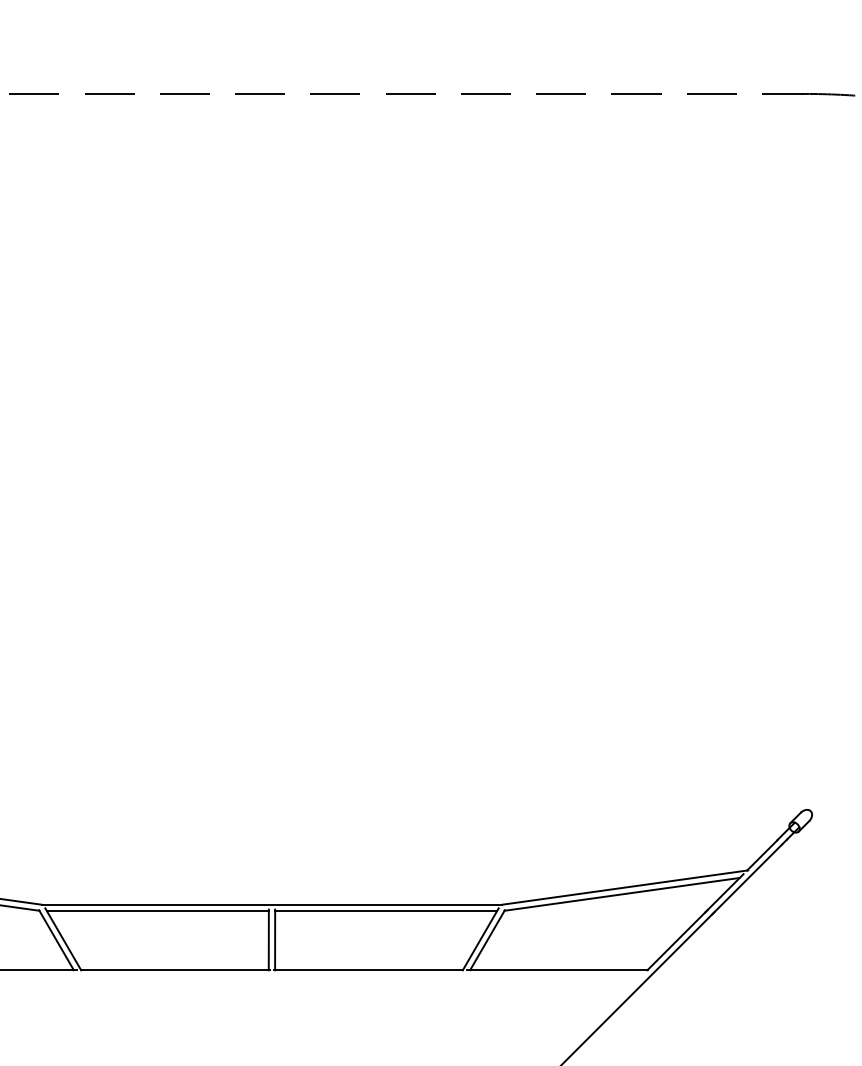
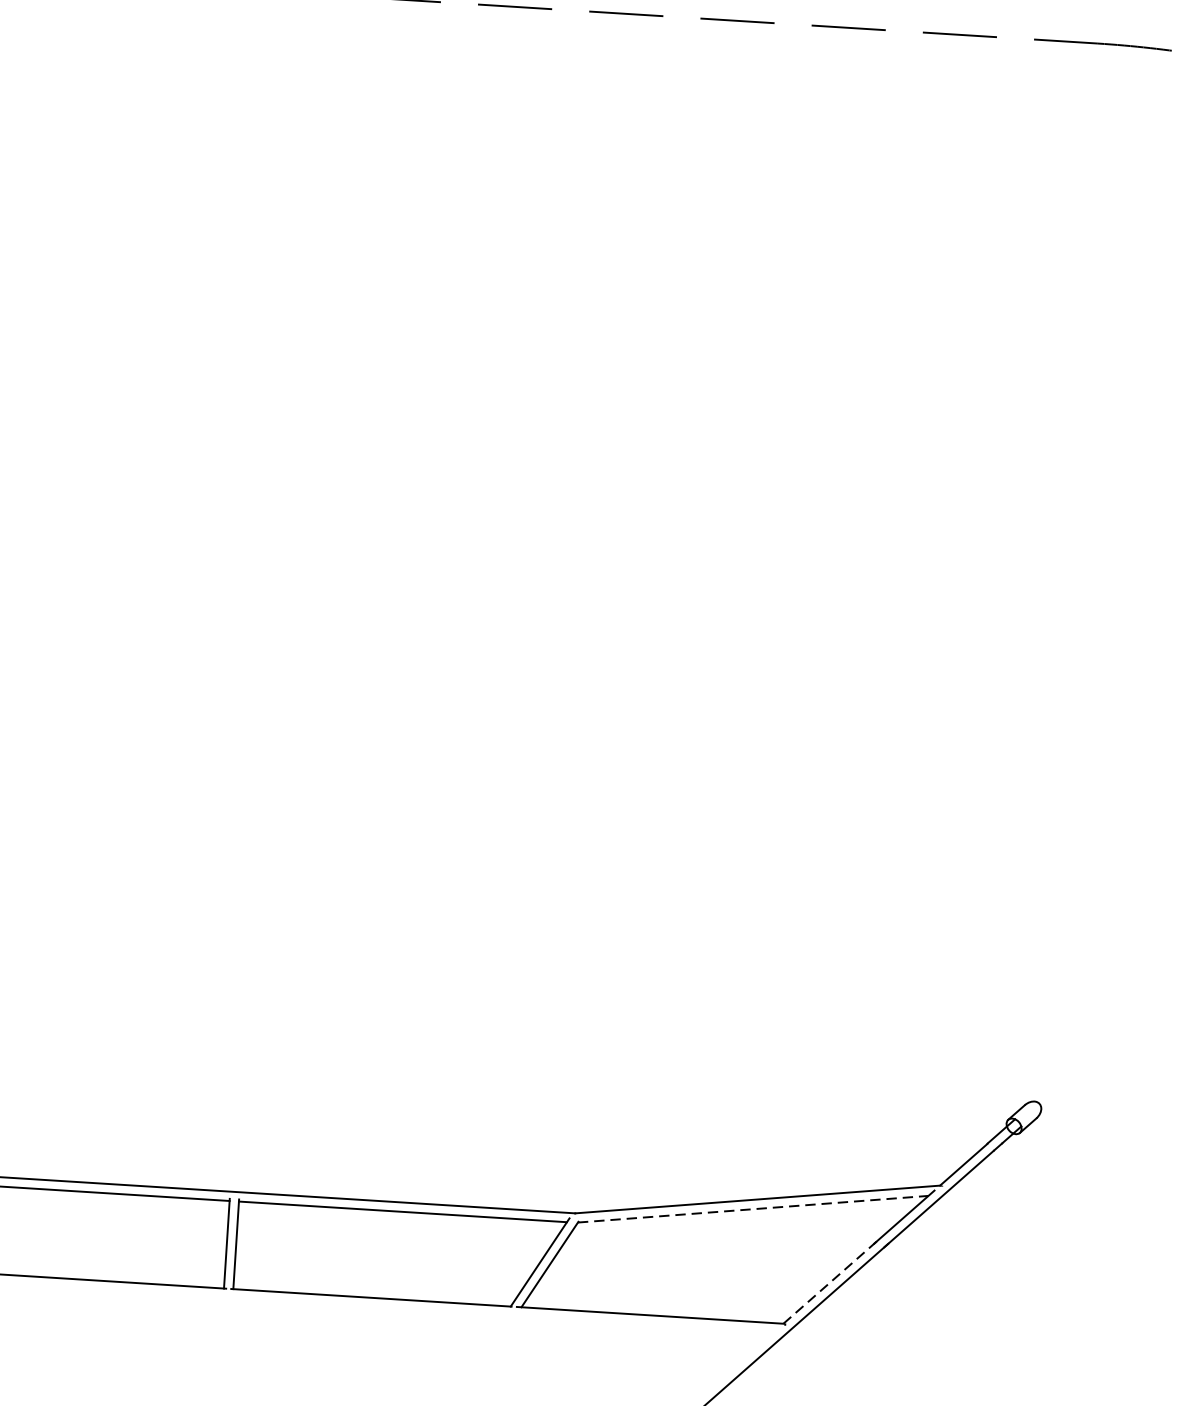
line: (622, 894) -> (753, 1209), solid -> dashed
line: (677, 940) -> (830, 1282), solid -> dashed

